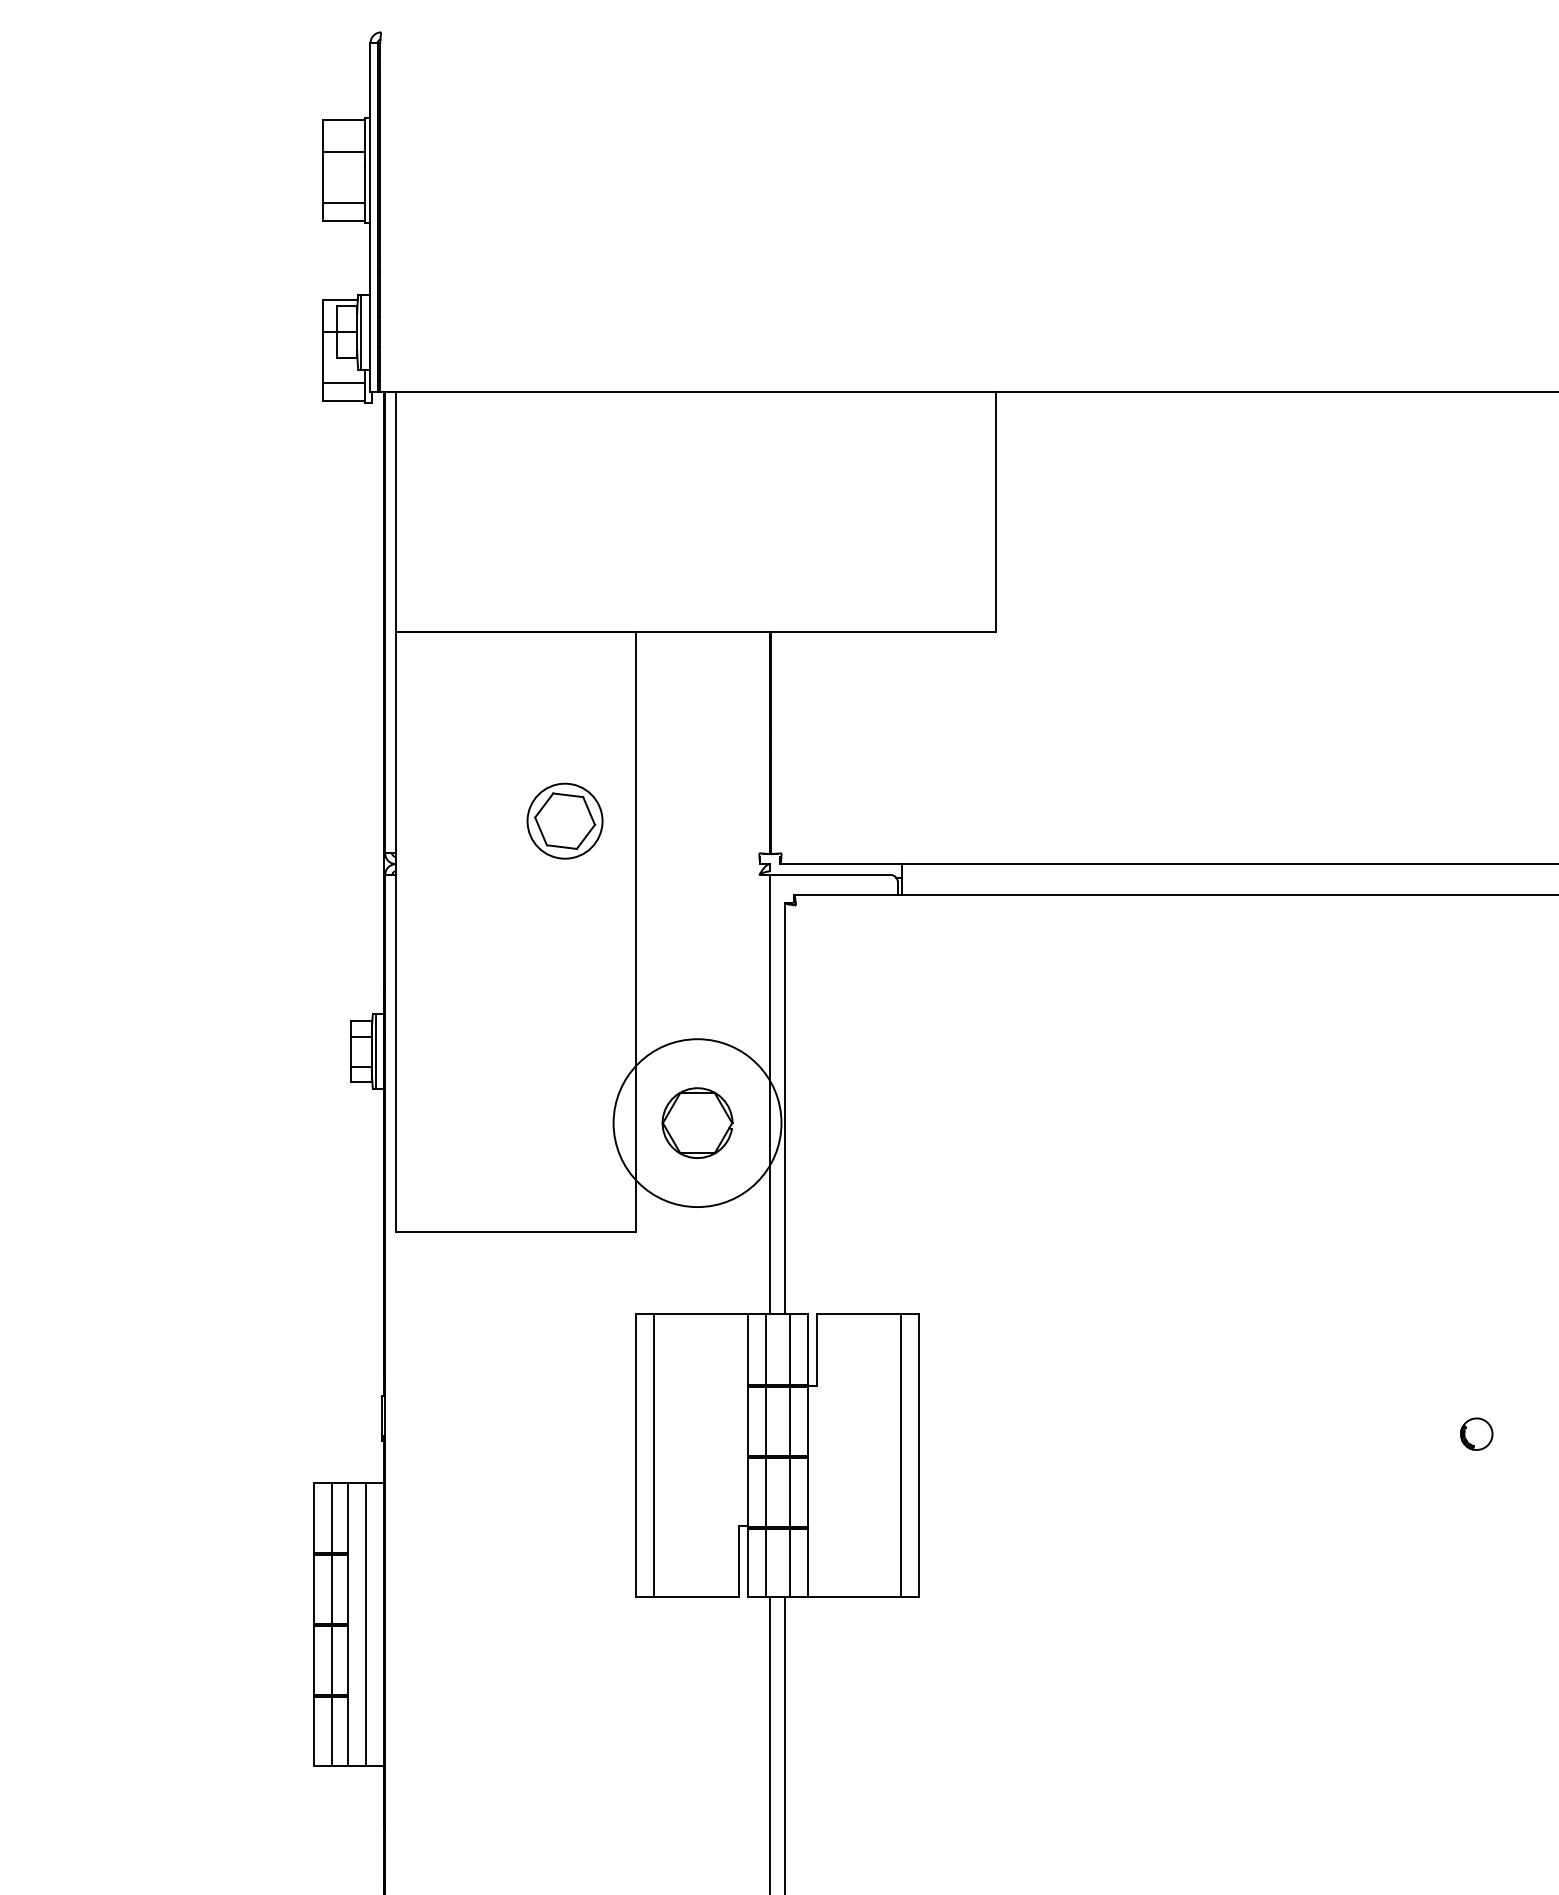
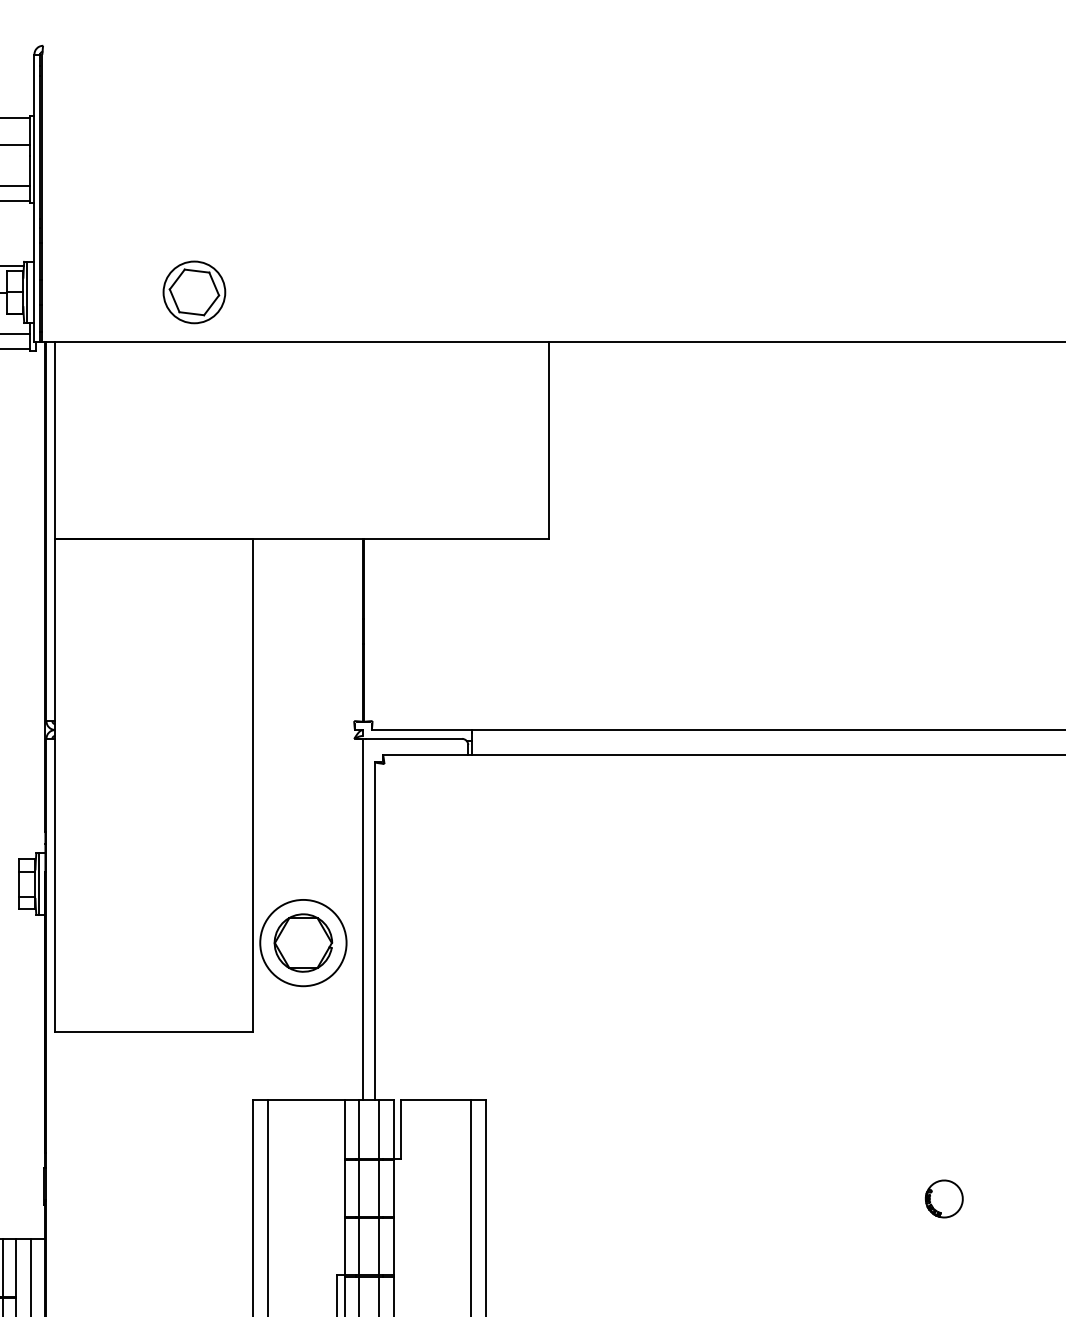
part: (564, 820) -> (193, 291), moved
circle: (697, 1122) -> (303, 942), size x0.62
part: (1476, 1433) -> (944, 1198), size x1.43

